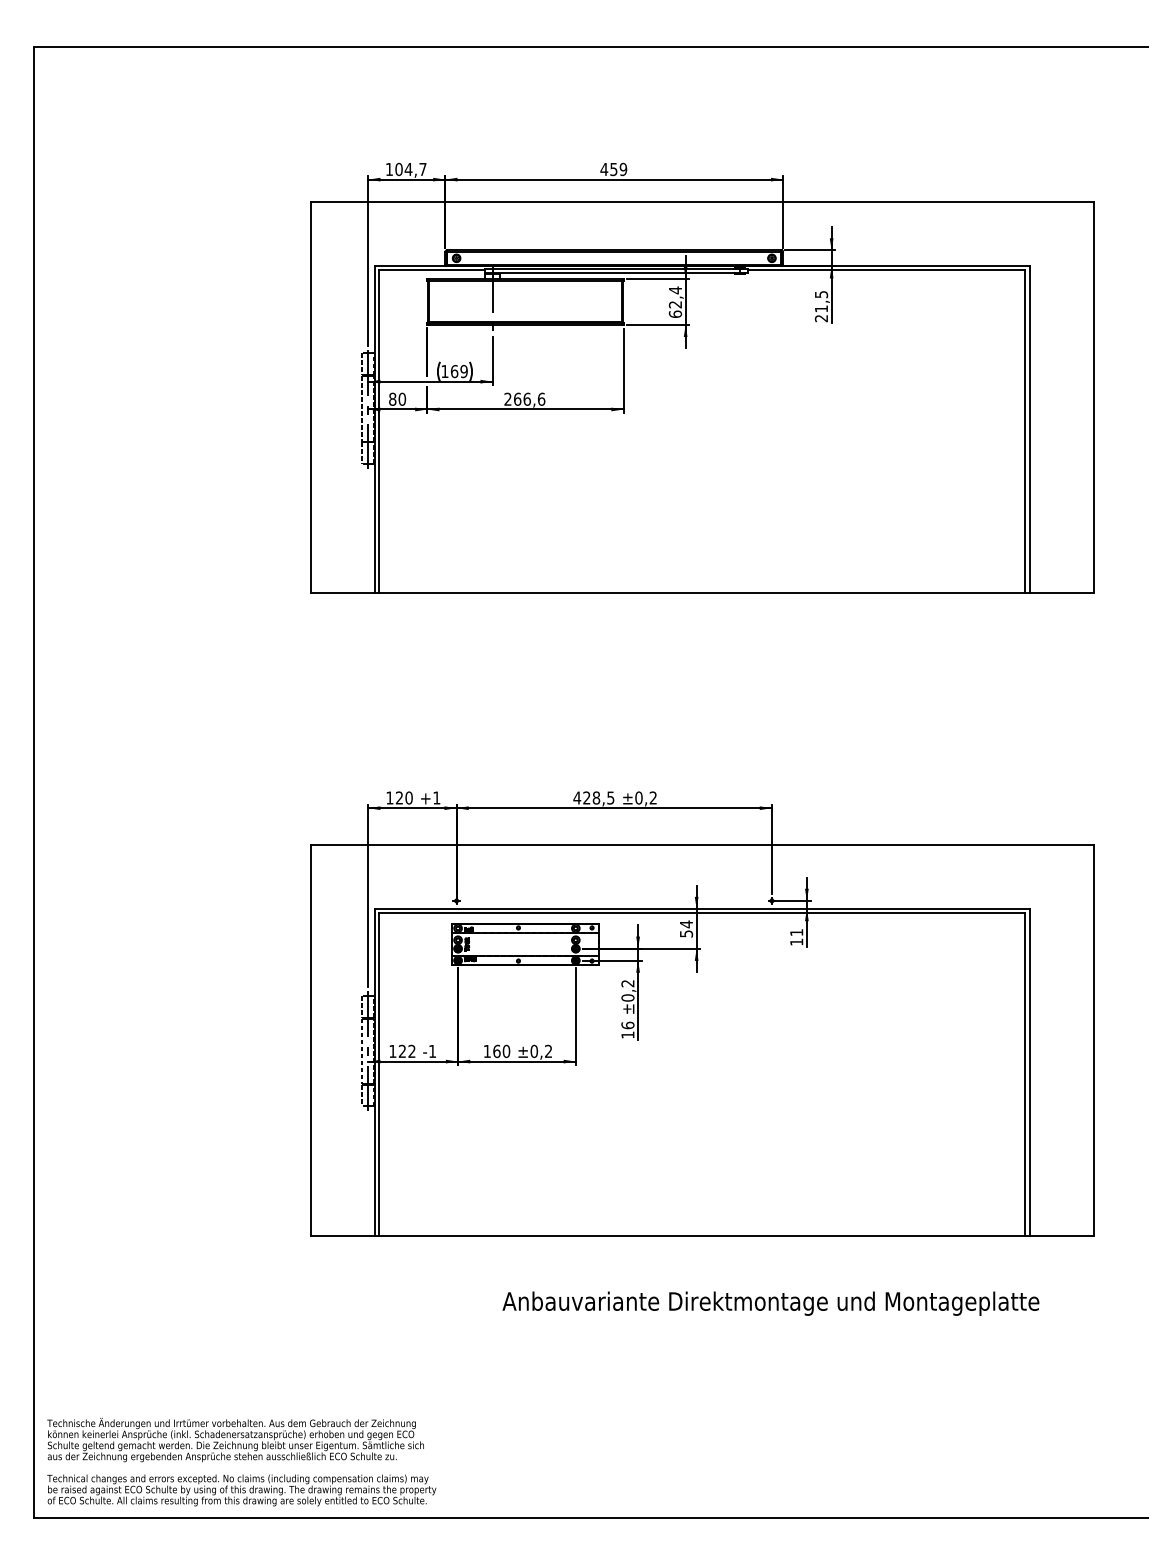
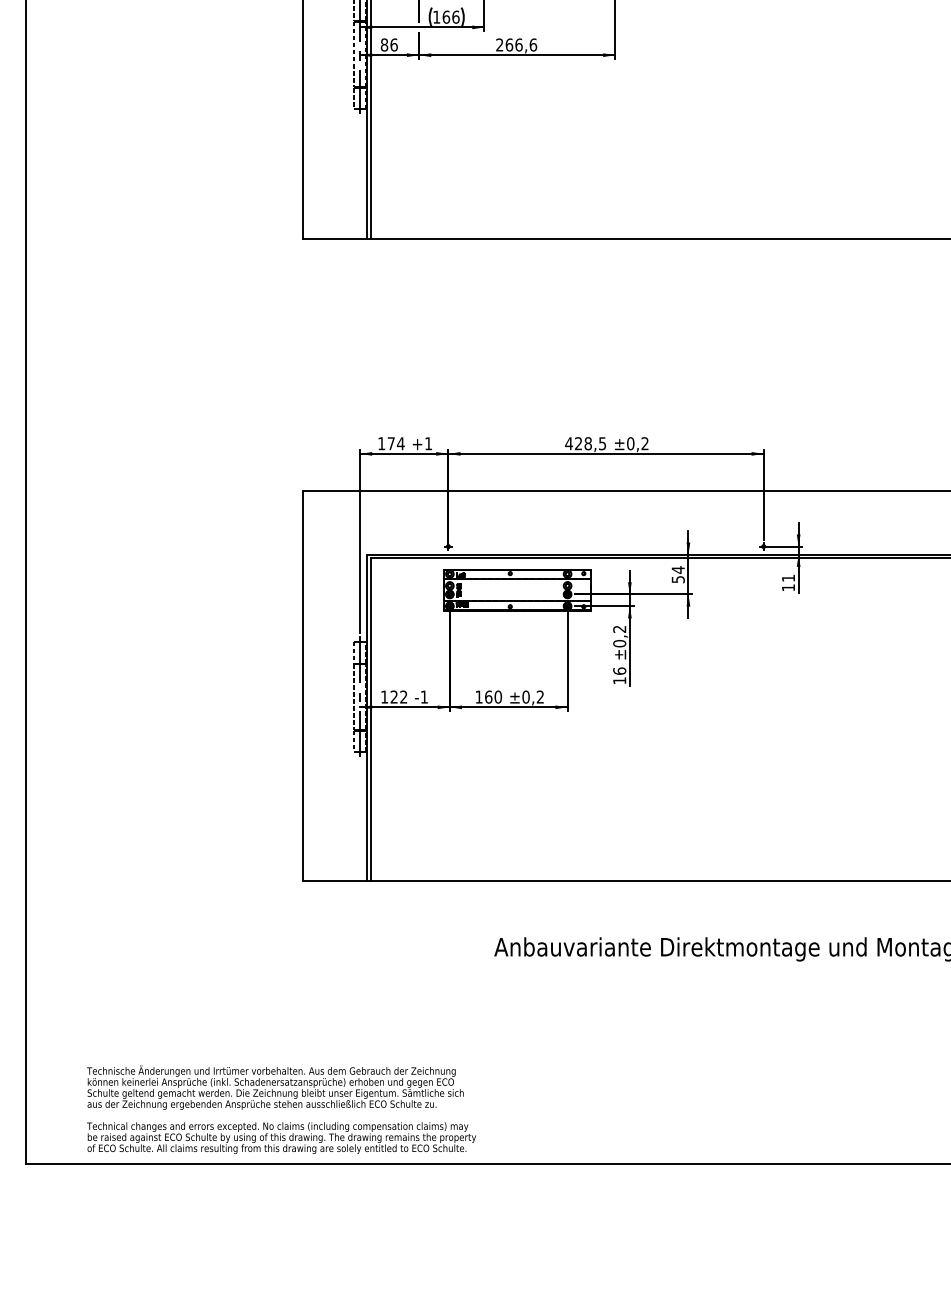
text: (463, 371) -> (455, 17), 169 -> 166
text: (402, 398) -> (394, 44), 80 -> 86
text: (403, 797) -> (395, 443), 120 -> 174
text: (241, 1461) -> (281, 1109), moved

